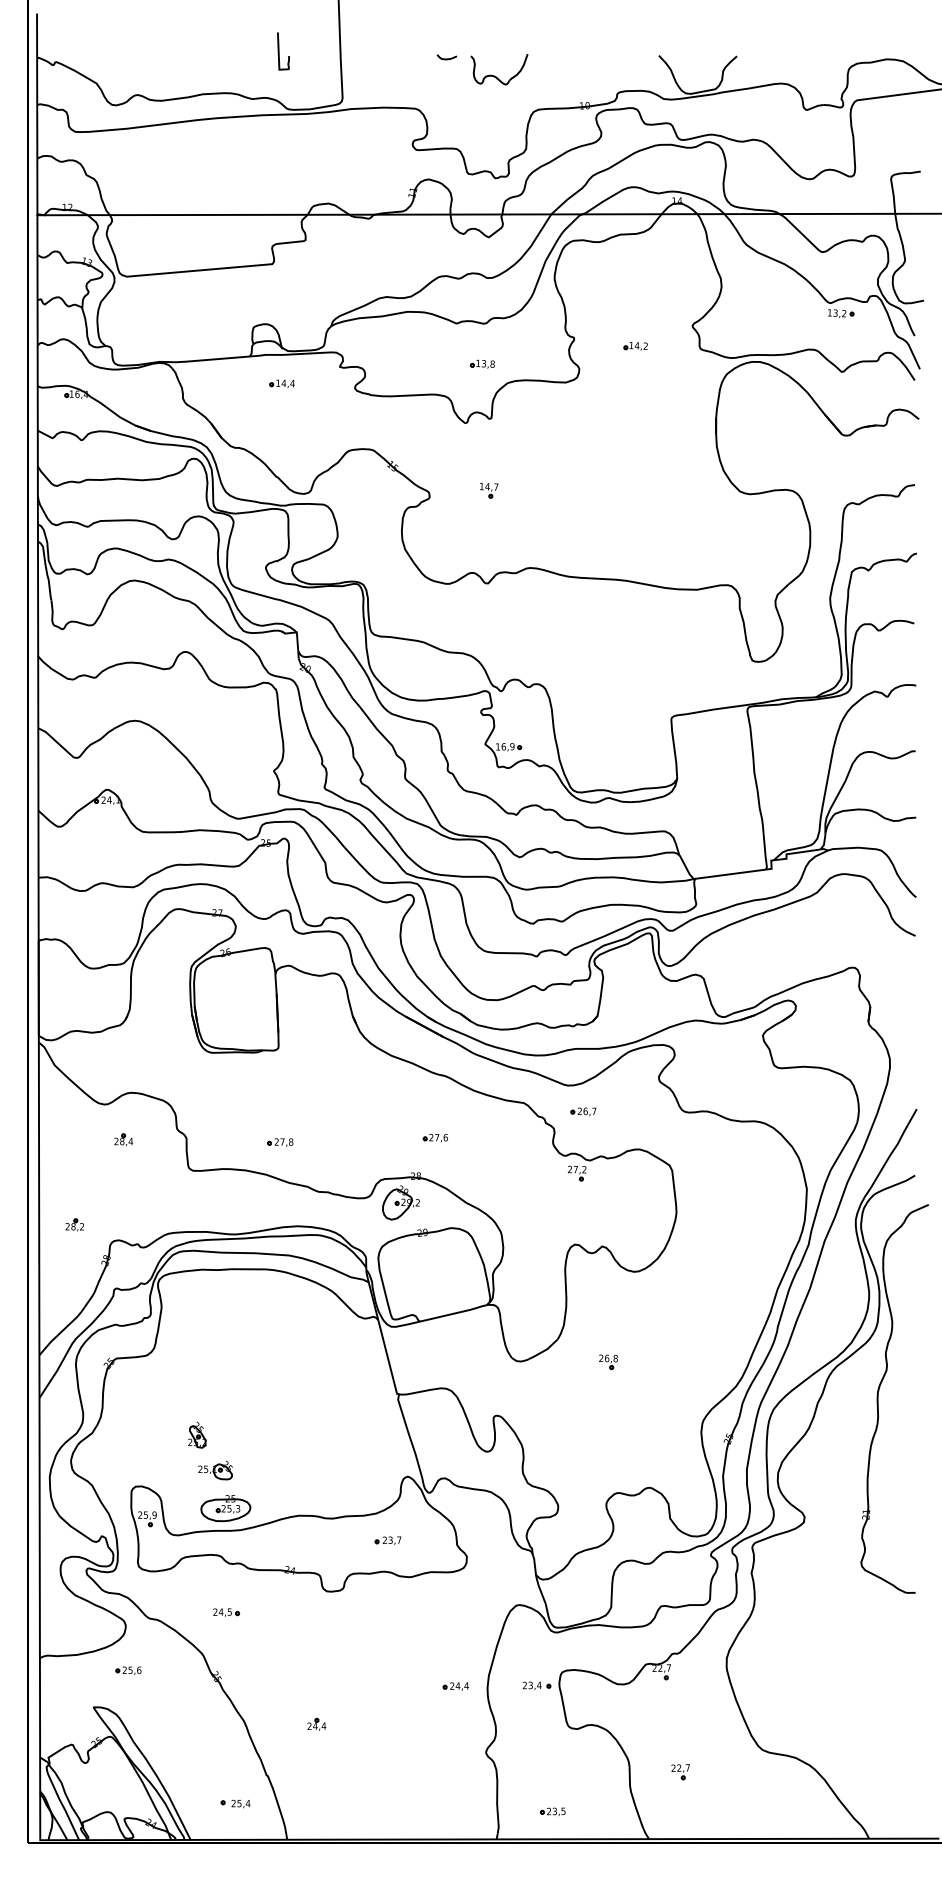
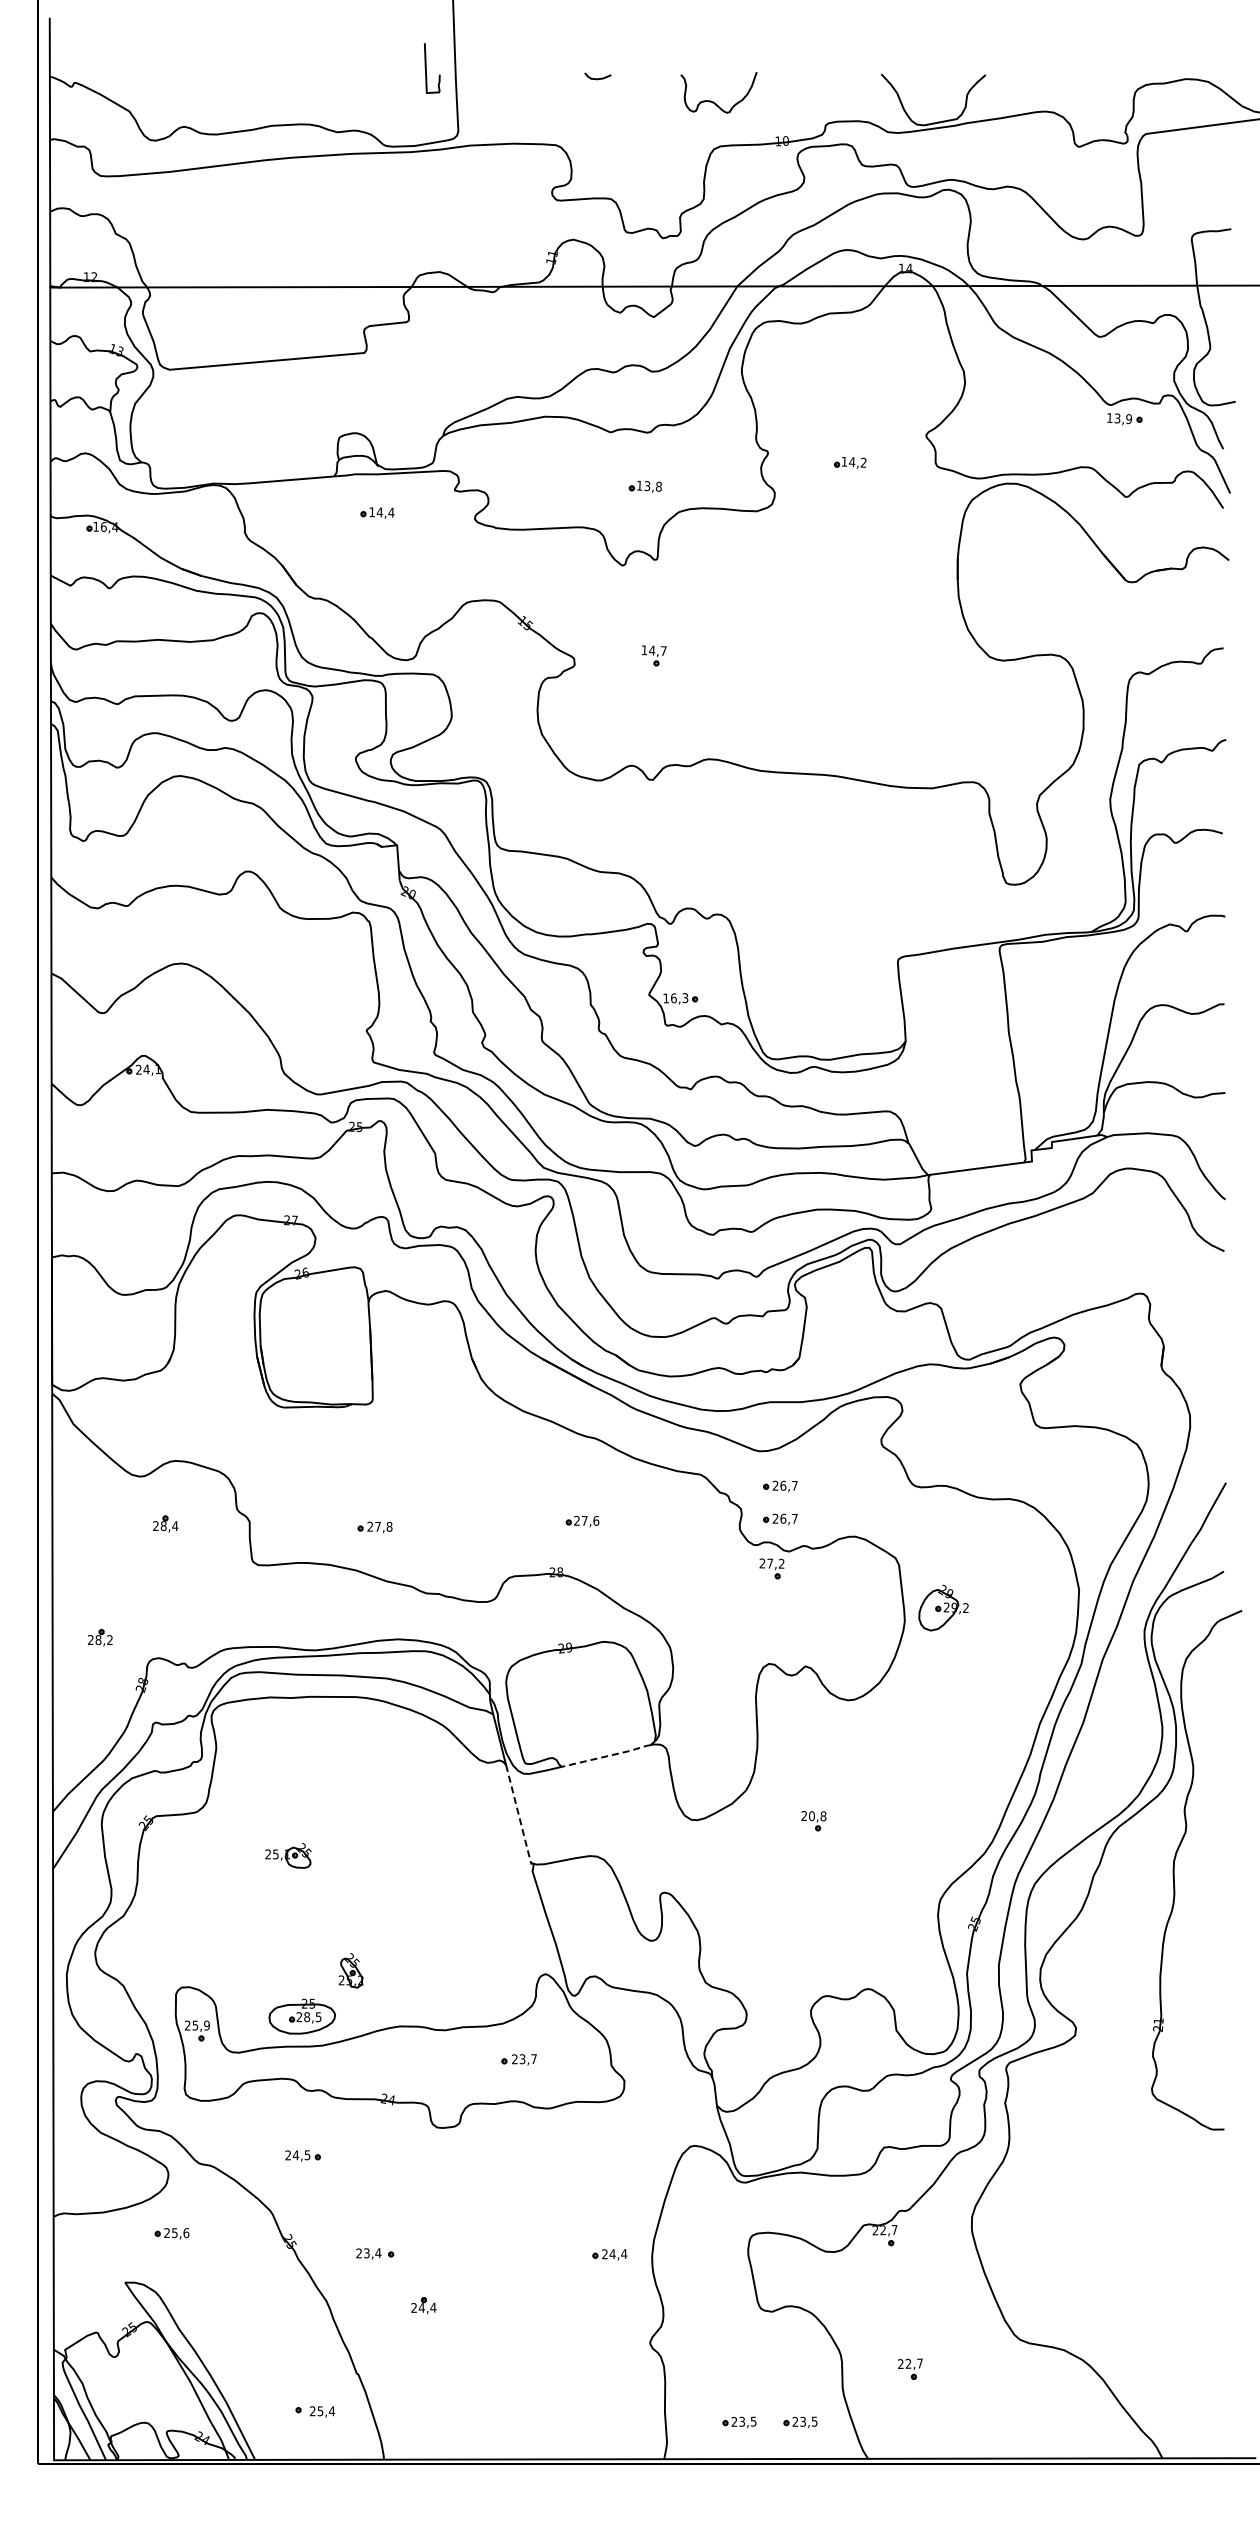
curve: (279, 51) -> (426, 68), moved
part: (495, 76) -> (713, 101), moved
text: (844, 313) -> (1129, 419), 13,2 -> 13,9
text: (512, 746) -> (685, 997), 16,9 -> 16,3
part: (583, 1136) -> (780, 1519), added
part: (401, 1202) -> (943, 1607), moved
line: (454, 1313) -> (607, 1756), solid -> dashed
line: (387, 1357) -> (518, 1814), solid -> dashed
text: (606, 1357) -> (811, 1815), 26,8 -> 20,8
part: (196, 1435) -> (350, 1970), moved
part: (215, 1470) -> (288, 1855), moved
text: (233, 1509) -> (312, 2017), 25,3 -> 28,5
part: (537, 1685) -> (375, 2253), moved
part: (598, 1811) -> (800, 2422), added

